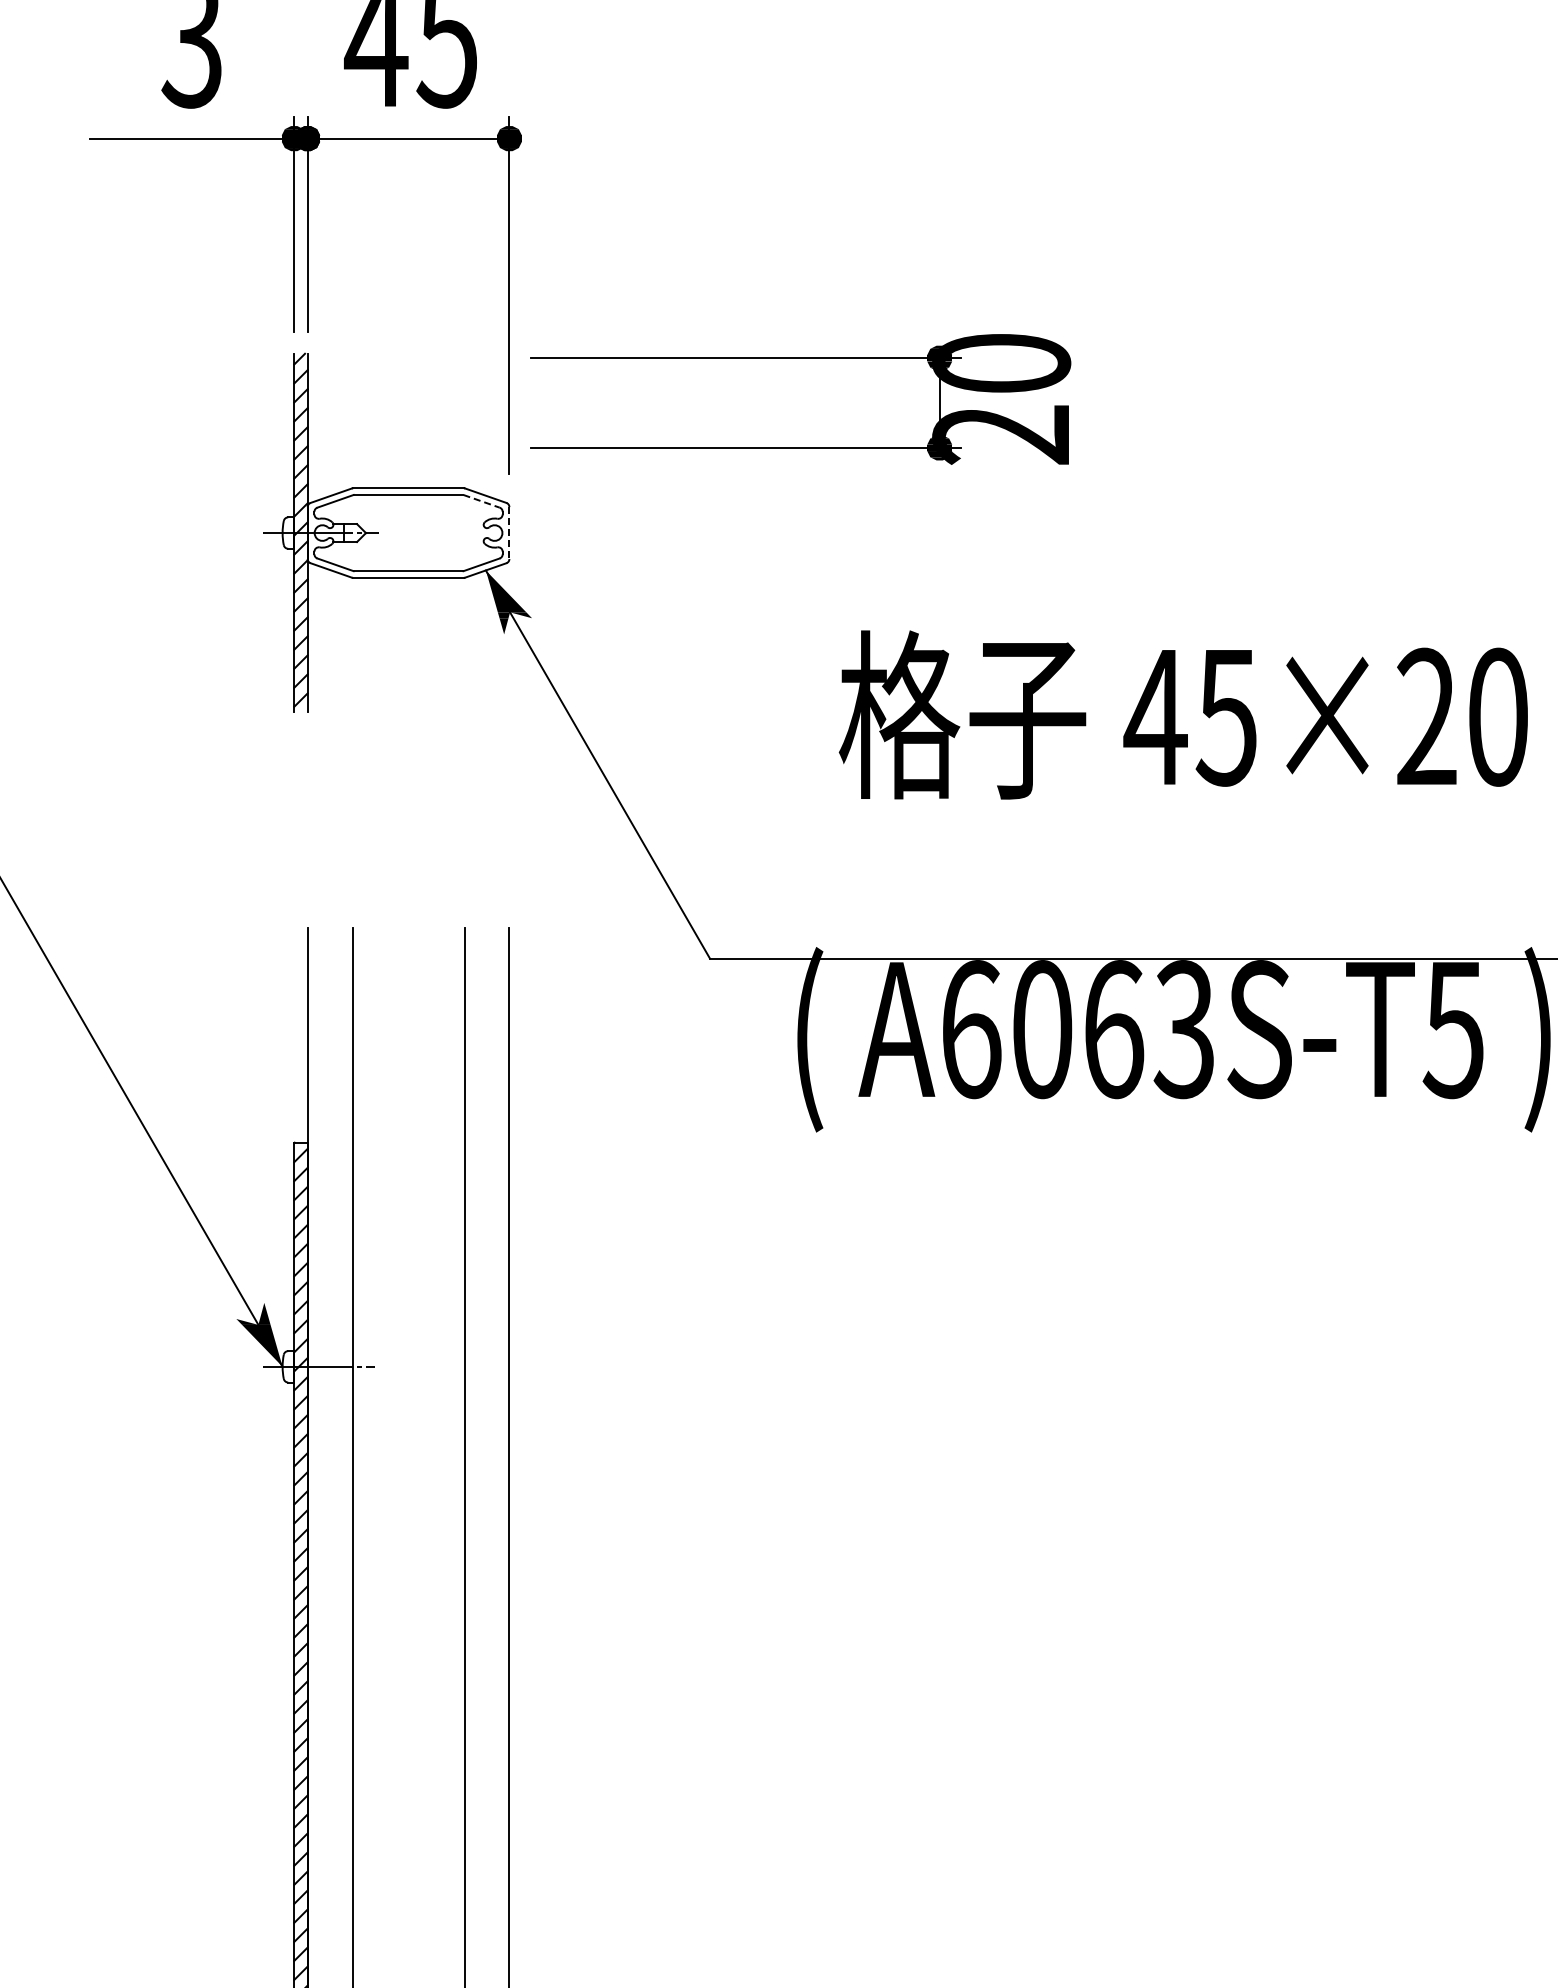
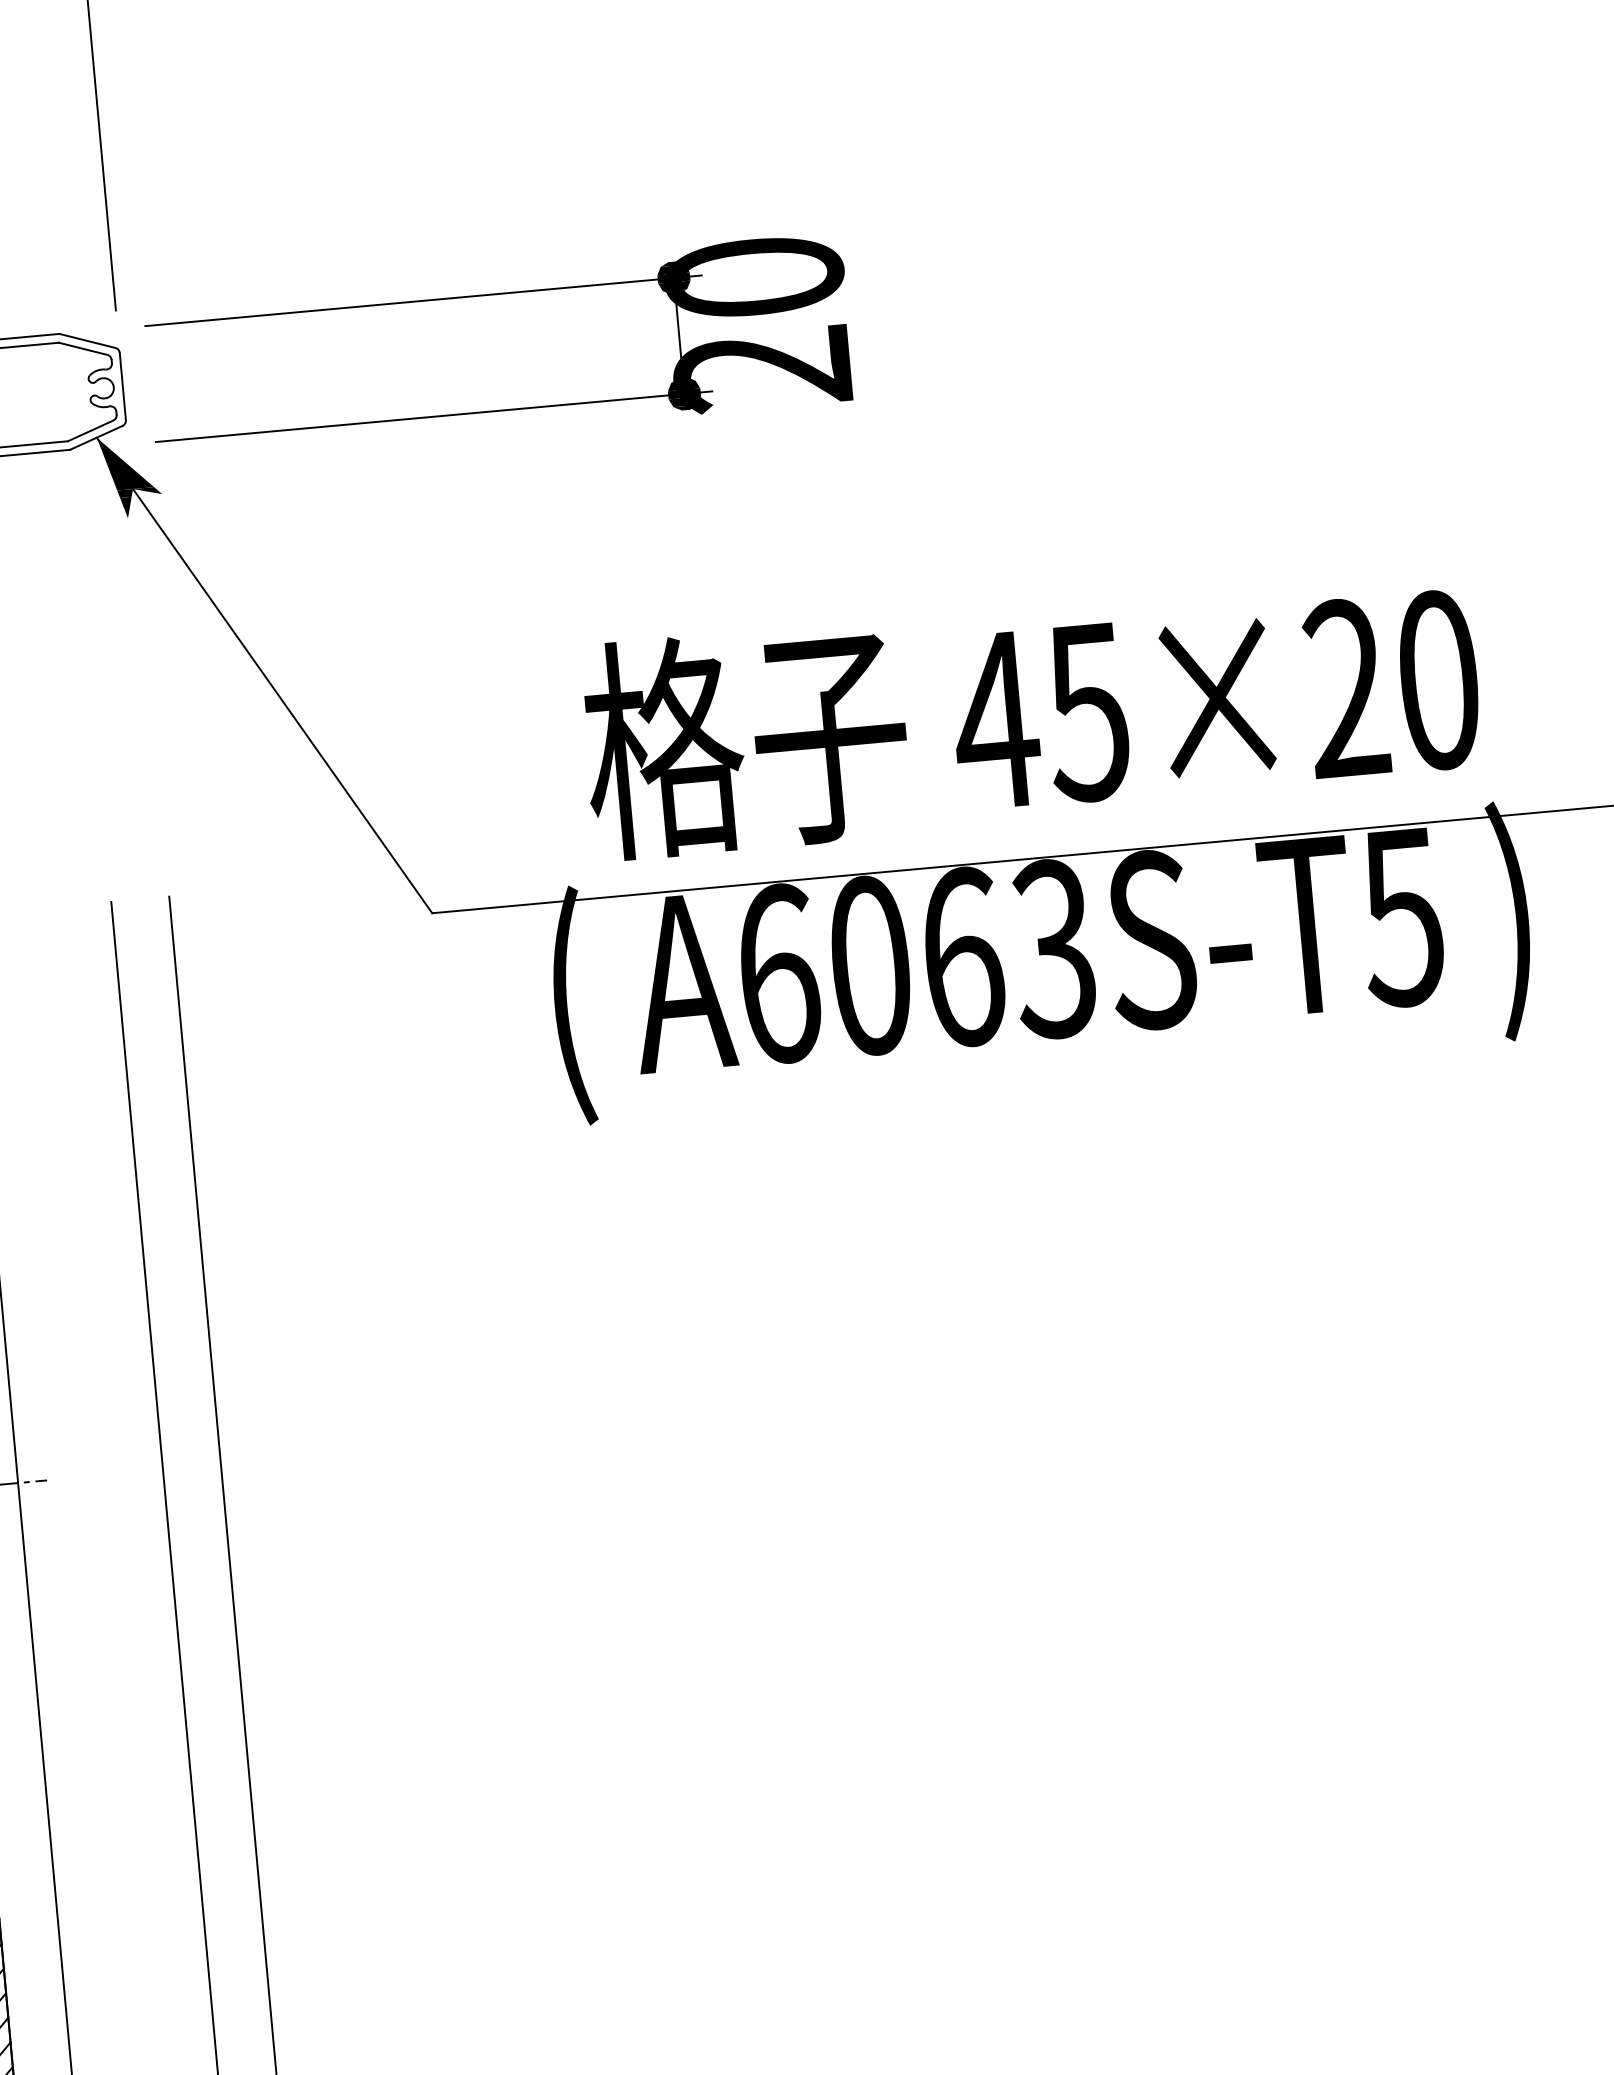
part: (800, 358) -> (493, 294), moved
line: (482, 501) -> (84, 348), dashed -> solid
line: (509, 533) -> (122, 387), dashed -> solid
text: (1182, 714) -> (1030, 713), moved

